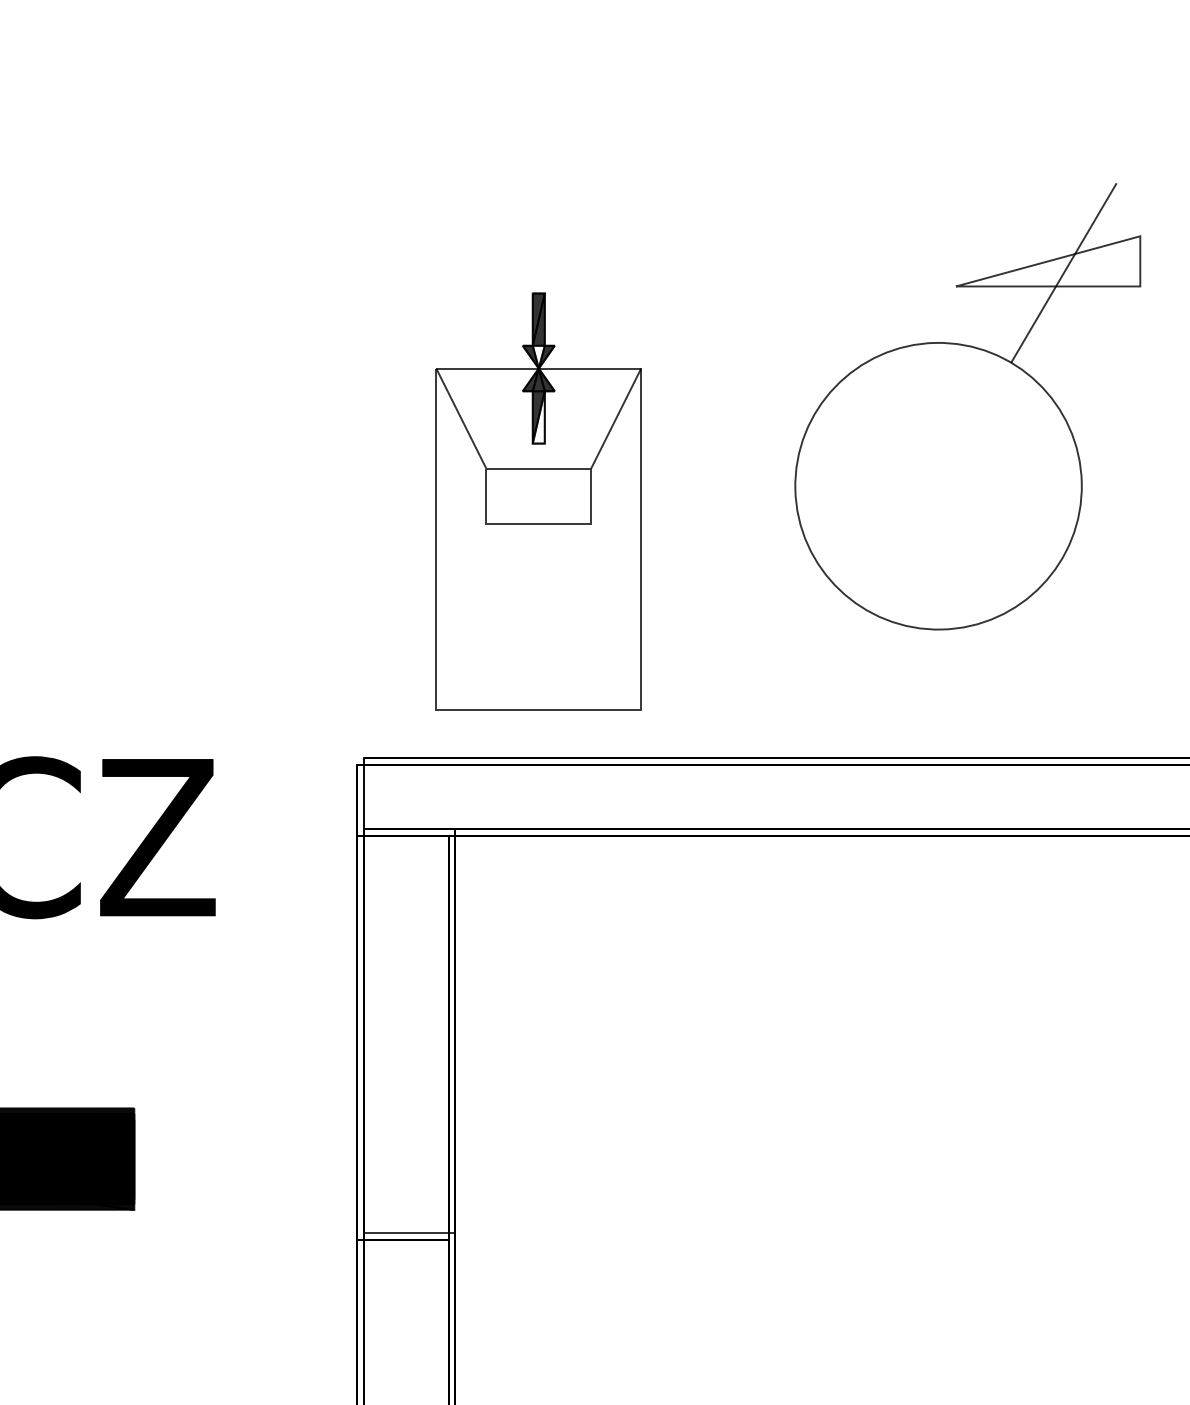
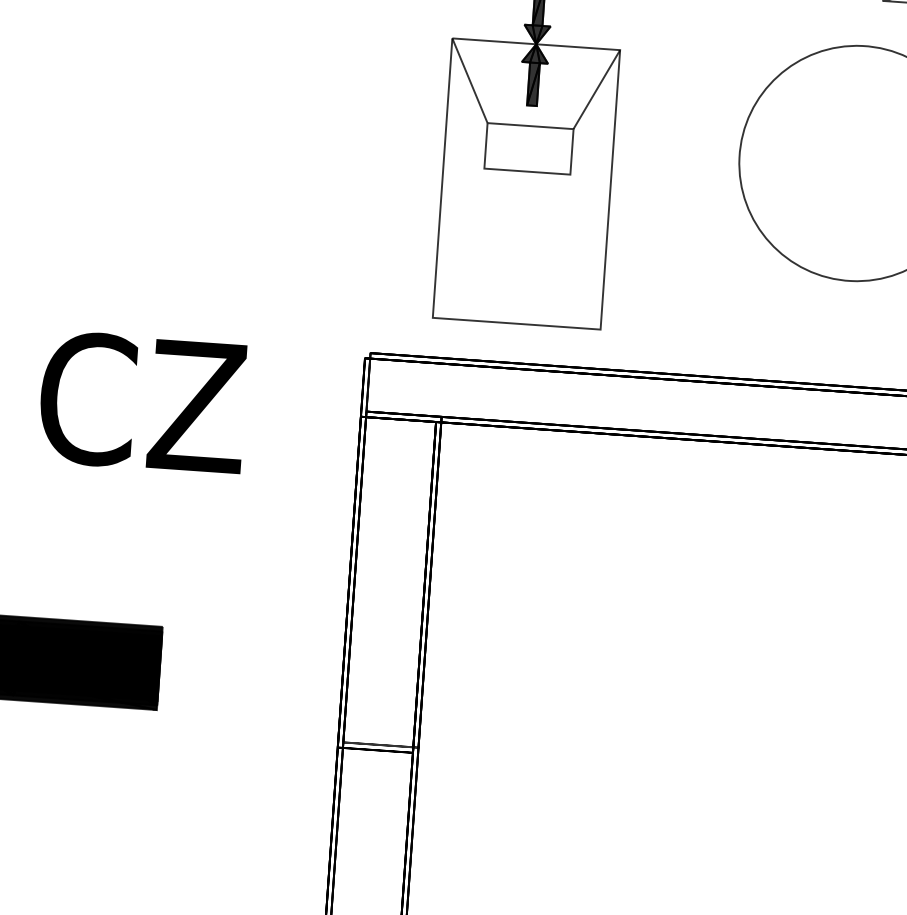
fill: (538, 356) -> (536, 34), added
fill: (538, 417) -> (533, 84), added

